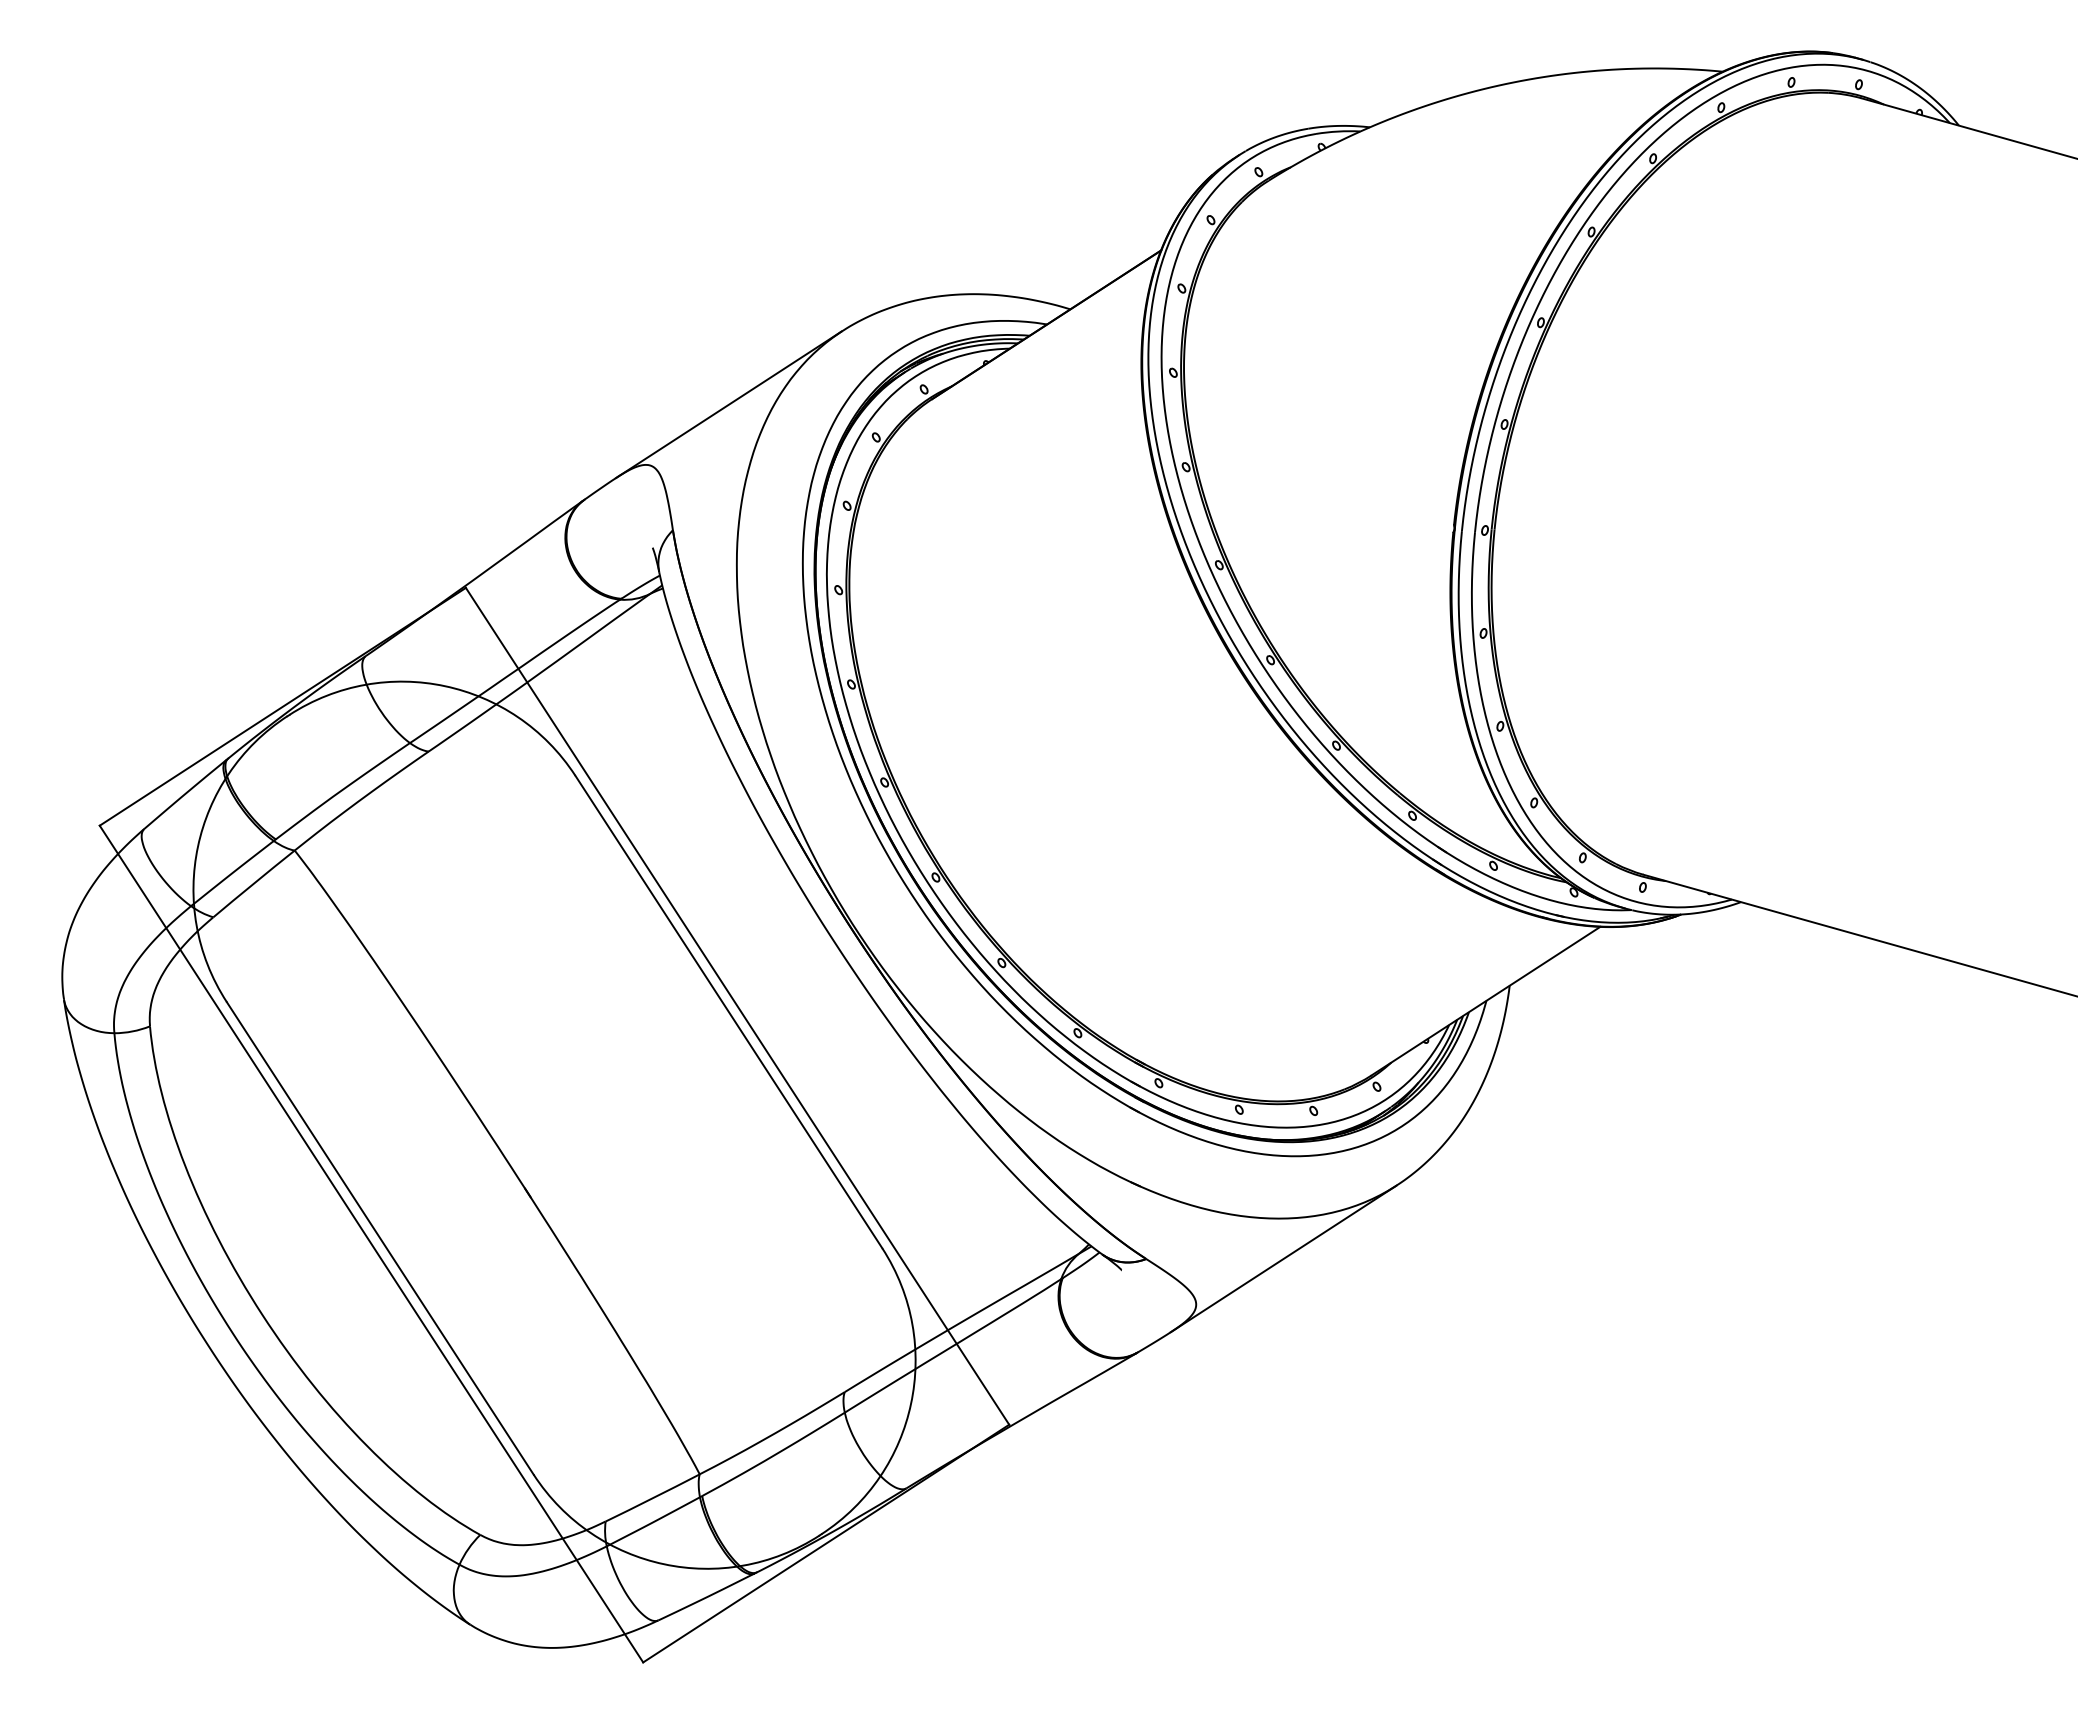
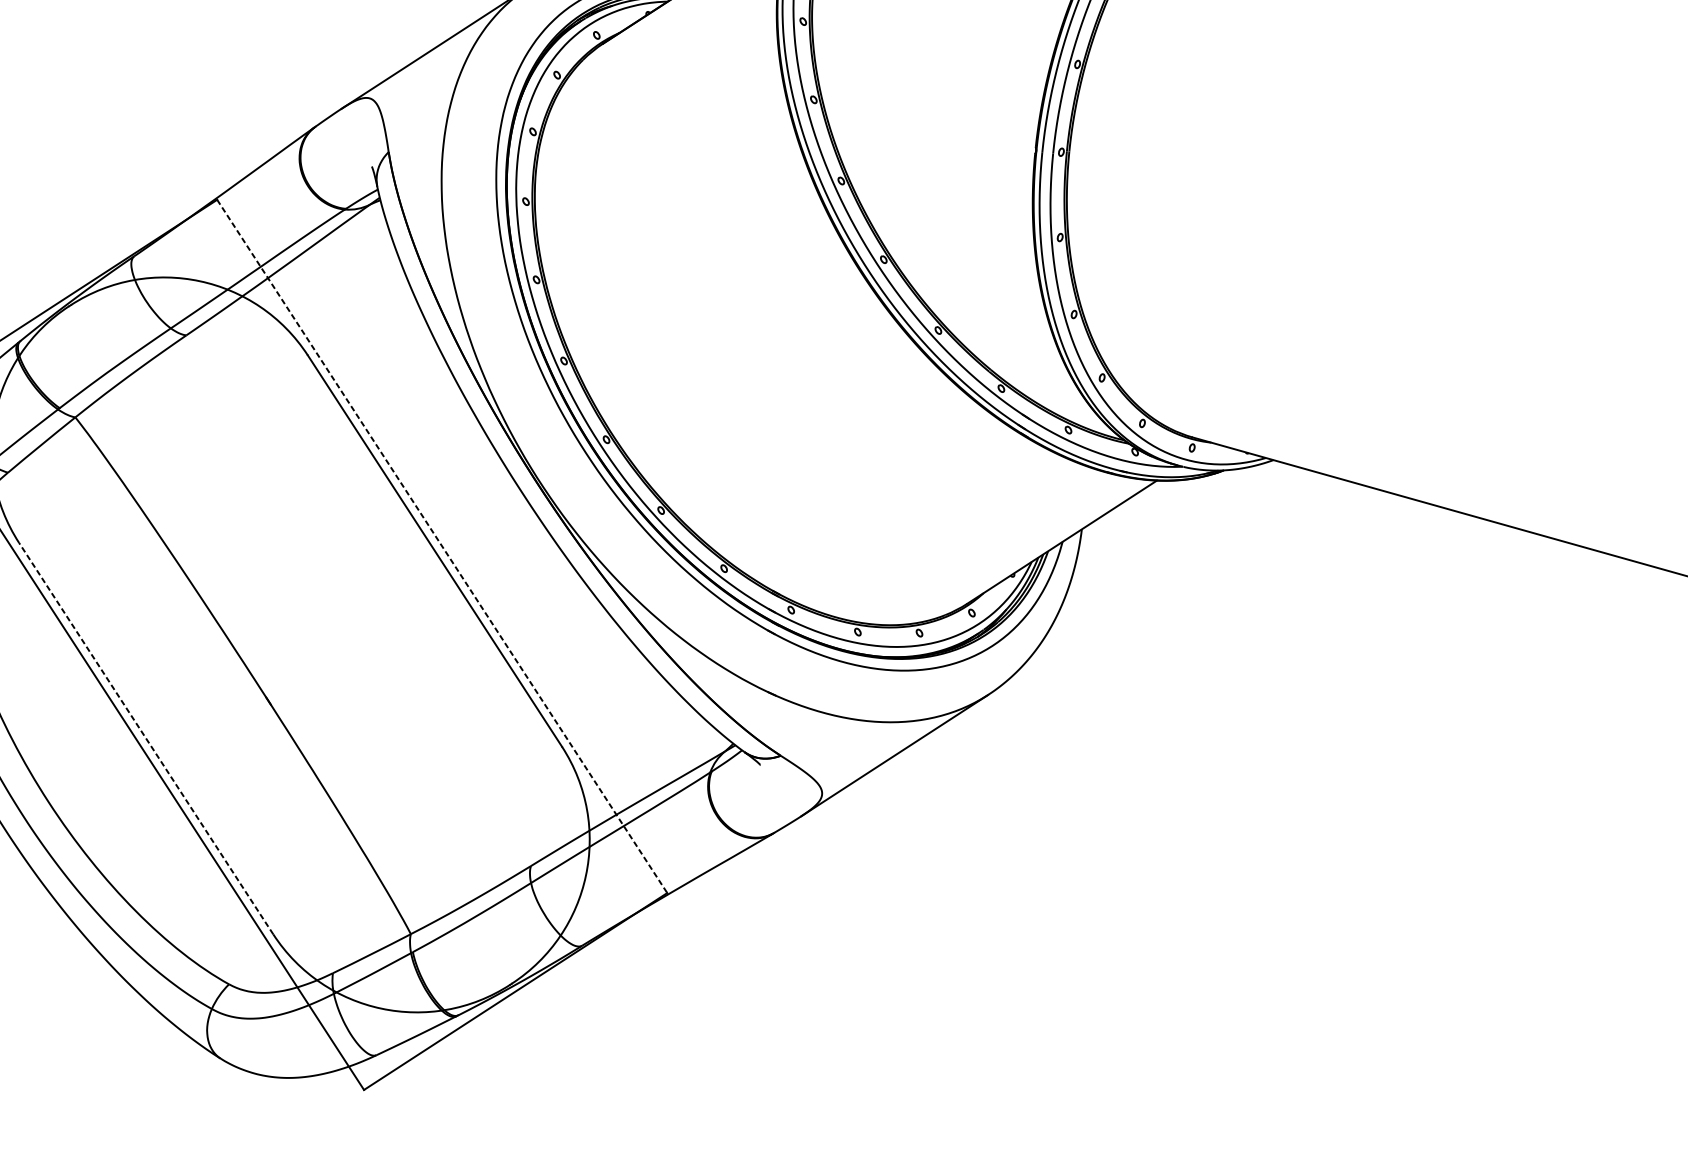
line: (737, 1006) -> (442, 546), solid -> dashed
line: (380, 1238) -> (146, 738), solid -> dashed

